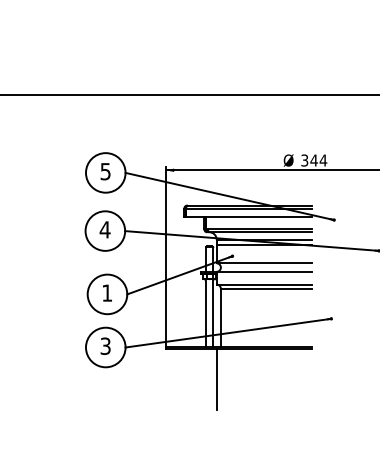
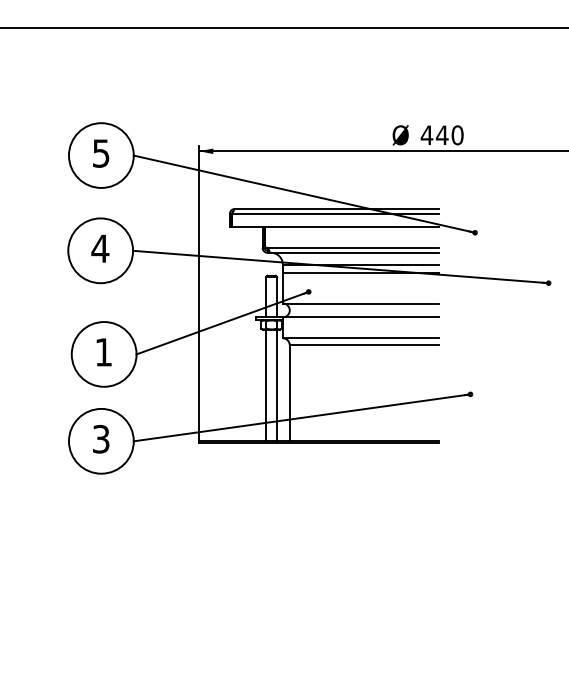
text: (313, 160) -> (441, 135), 344 -> 440
line: (216, 379) -> (282, 493), removed

